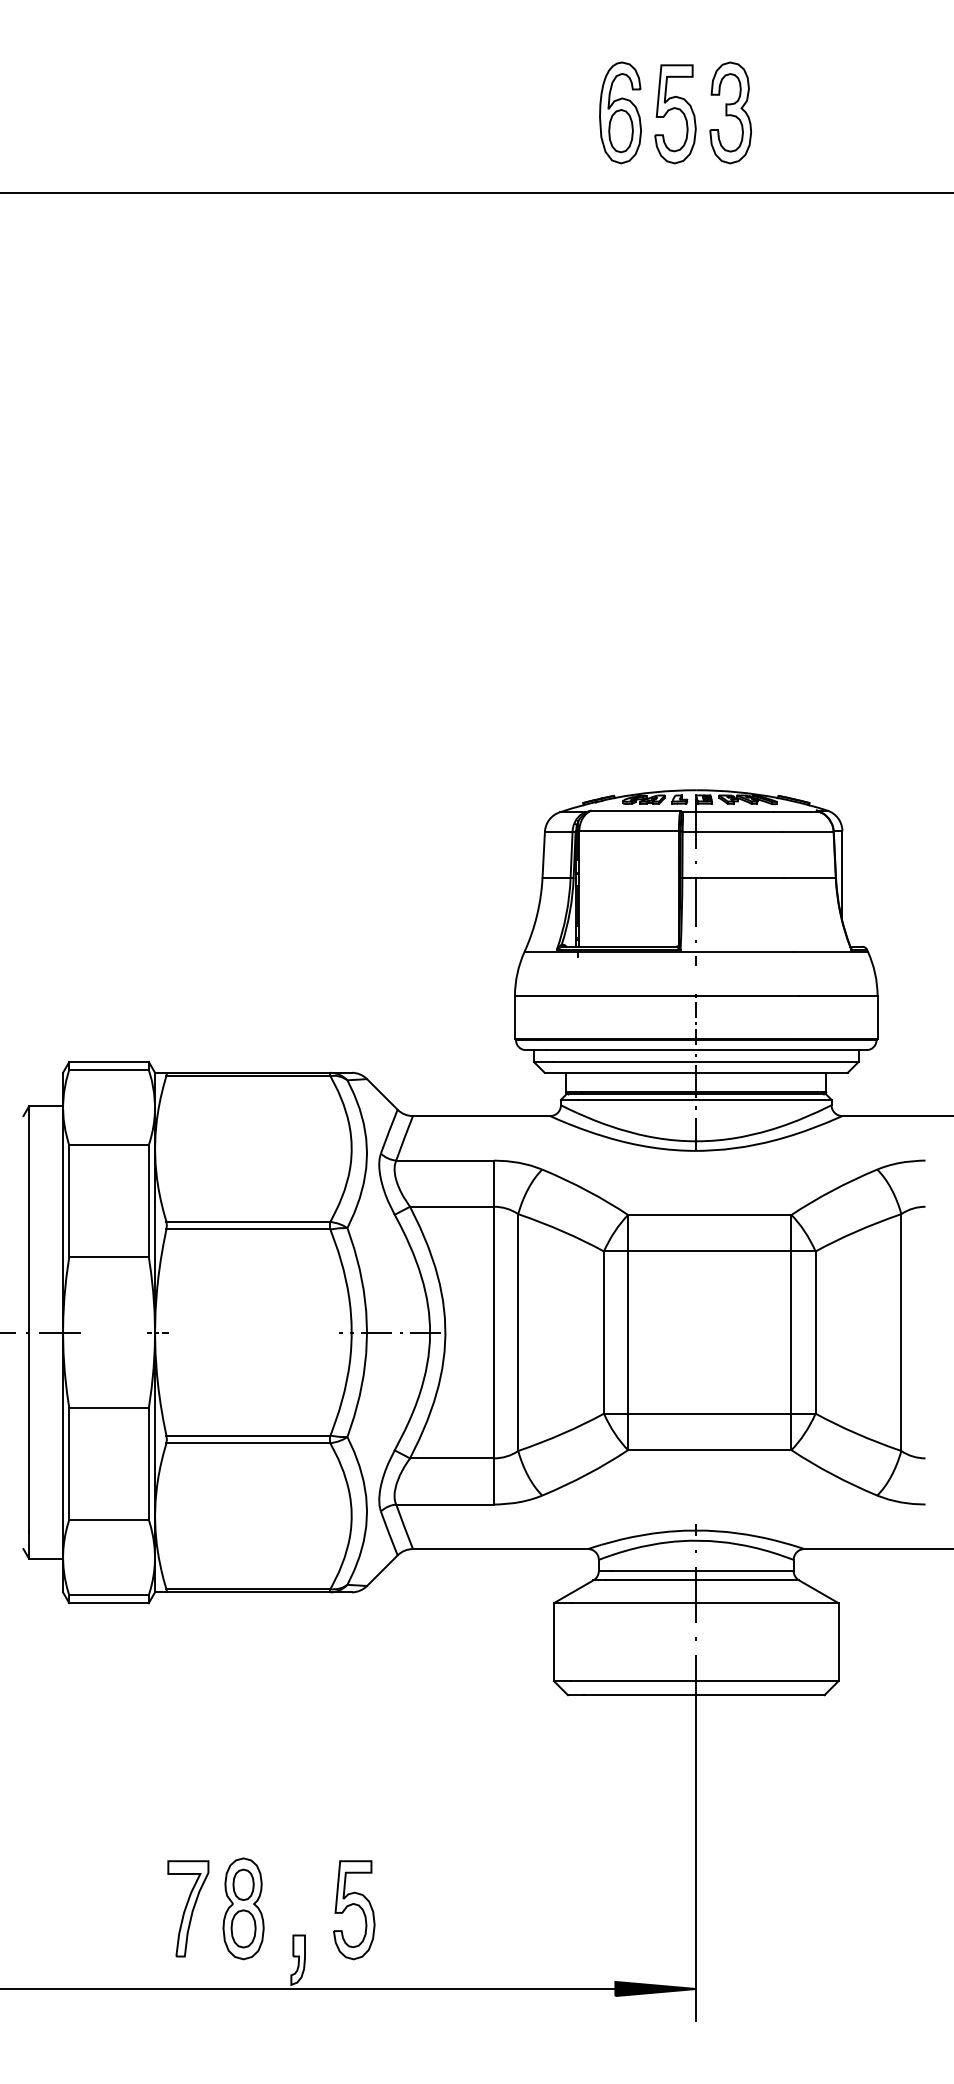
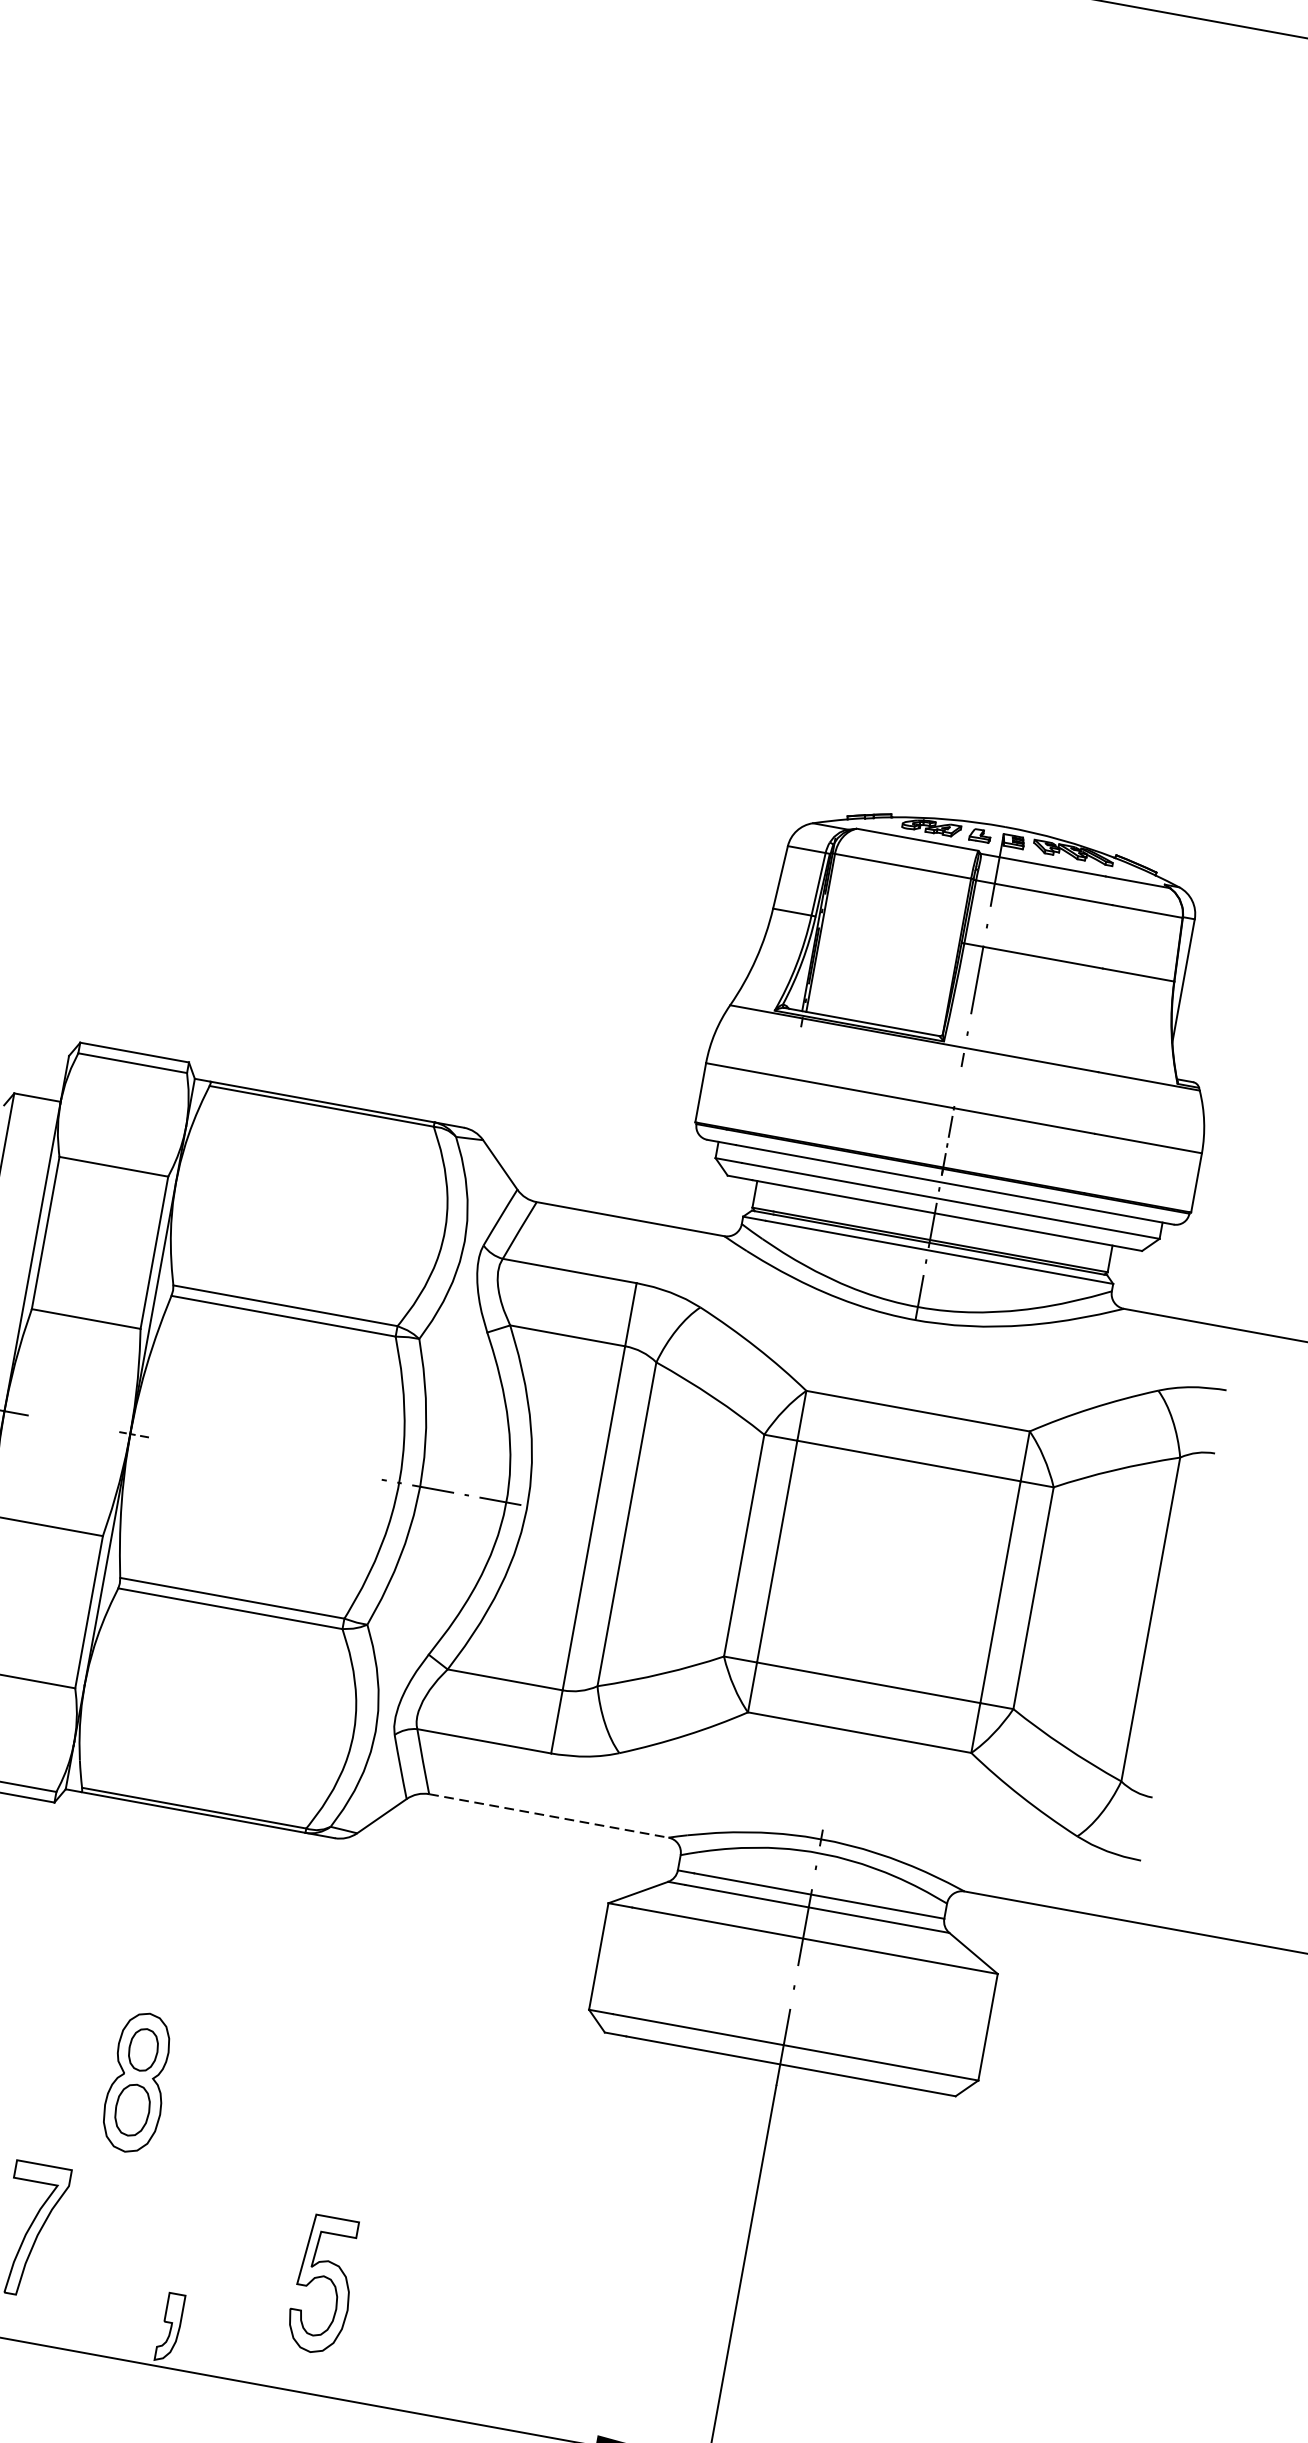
line: (500, 1549) -> (548, 1816), solid -> dashed
part: (243, 1908) -> (137, 2082), moved
part: (354, 1910) -> (323, 2285), moved

